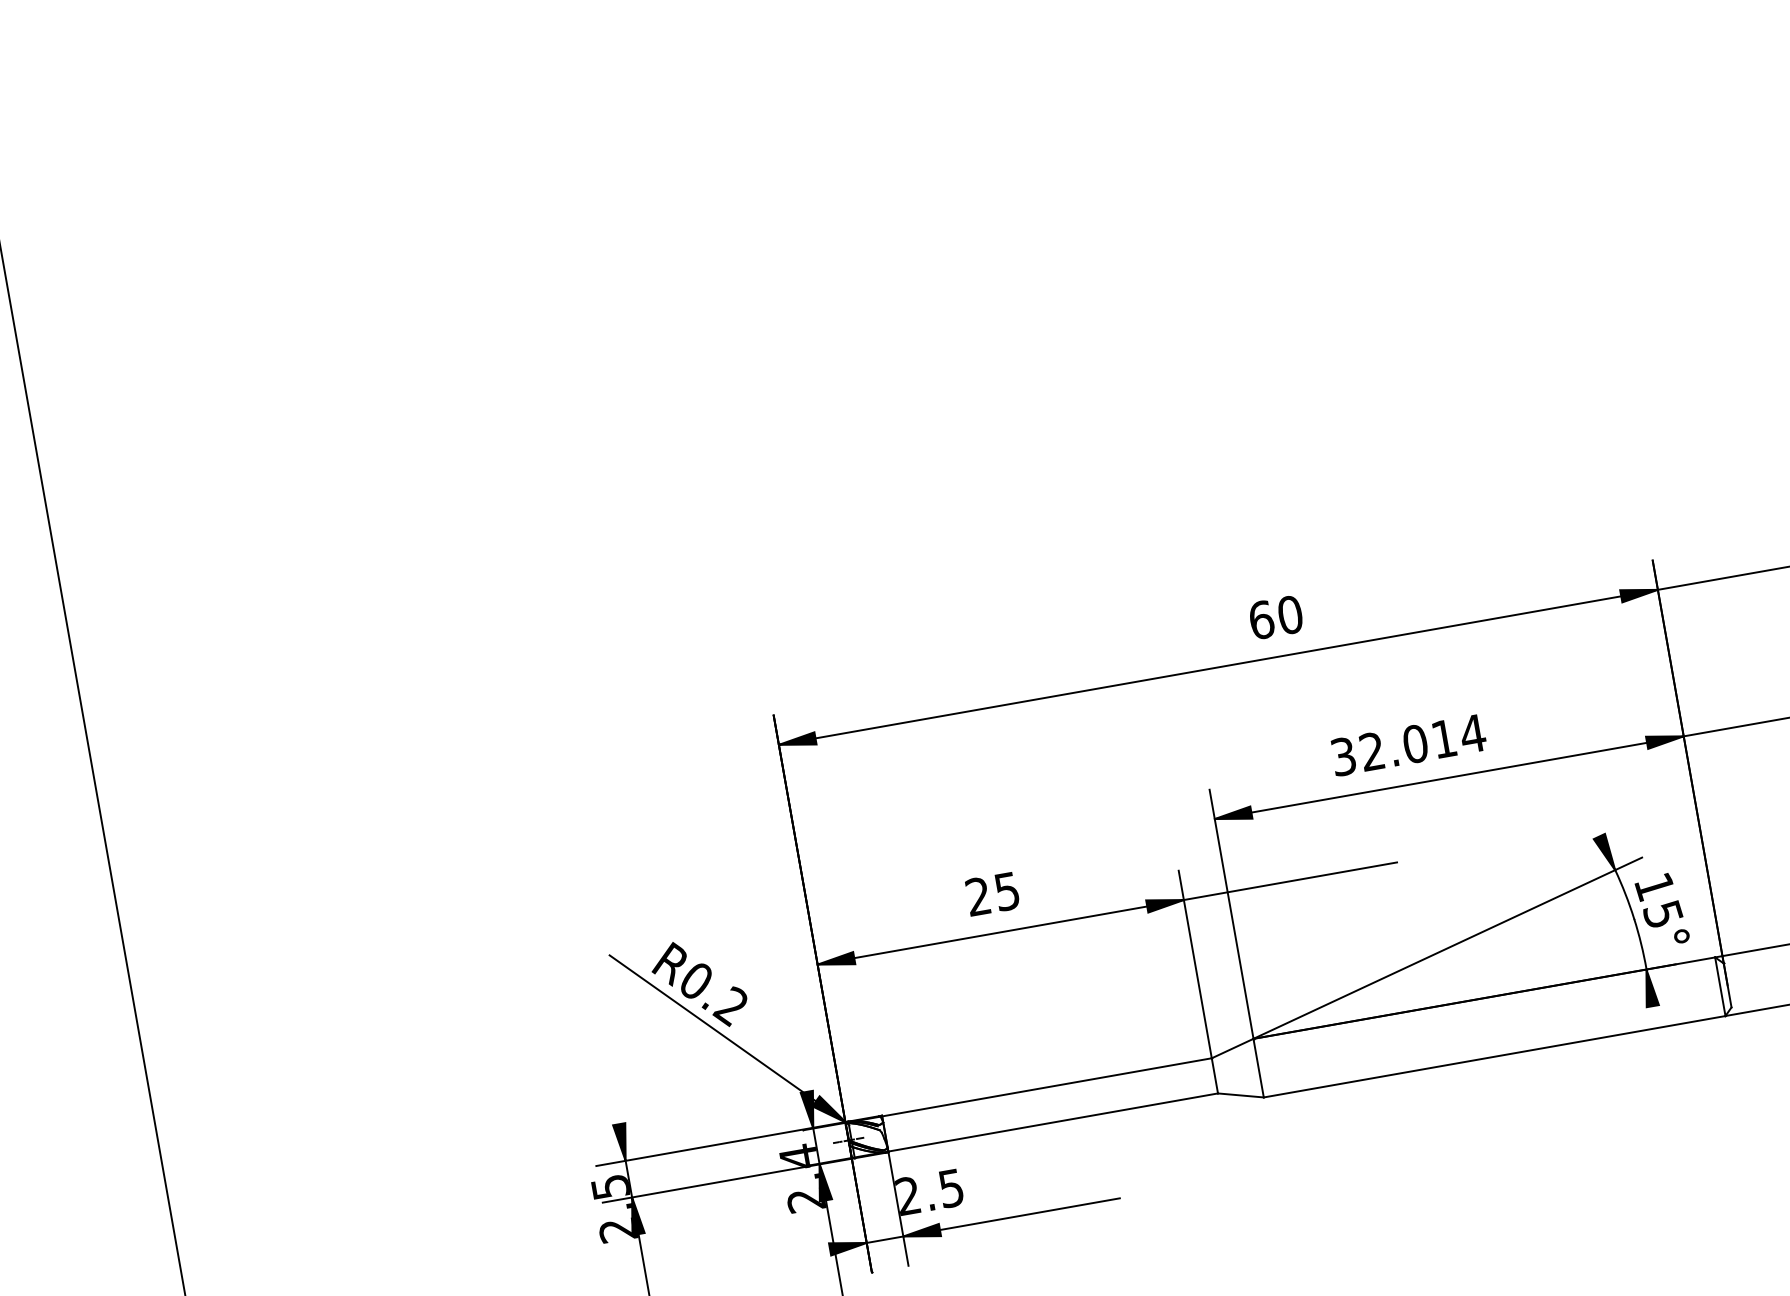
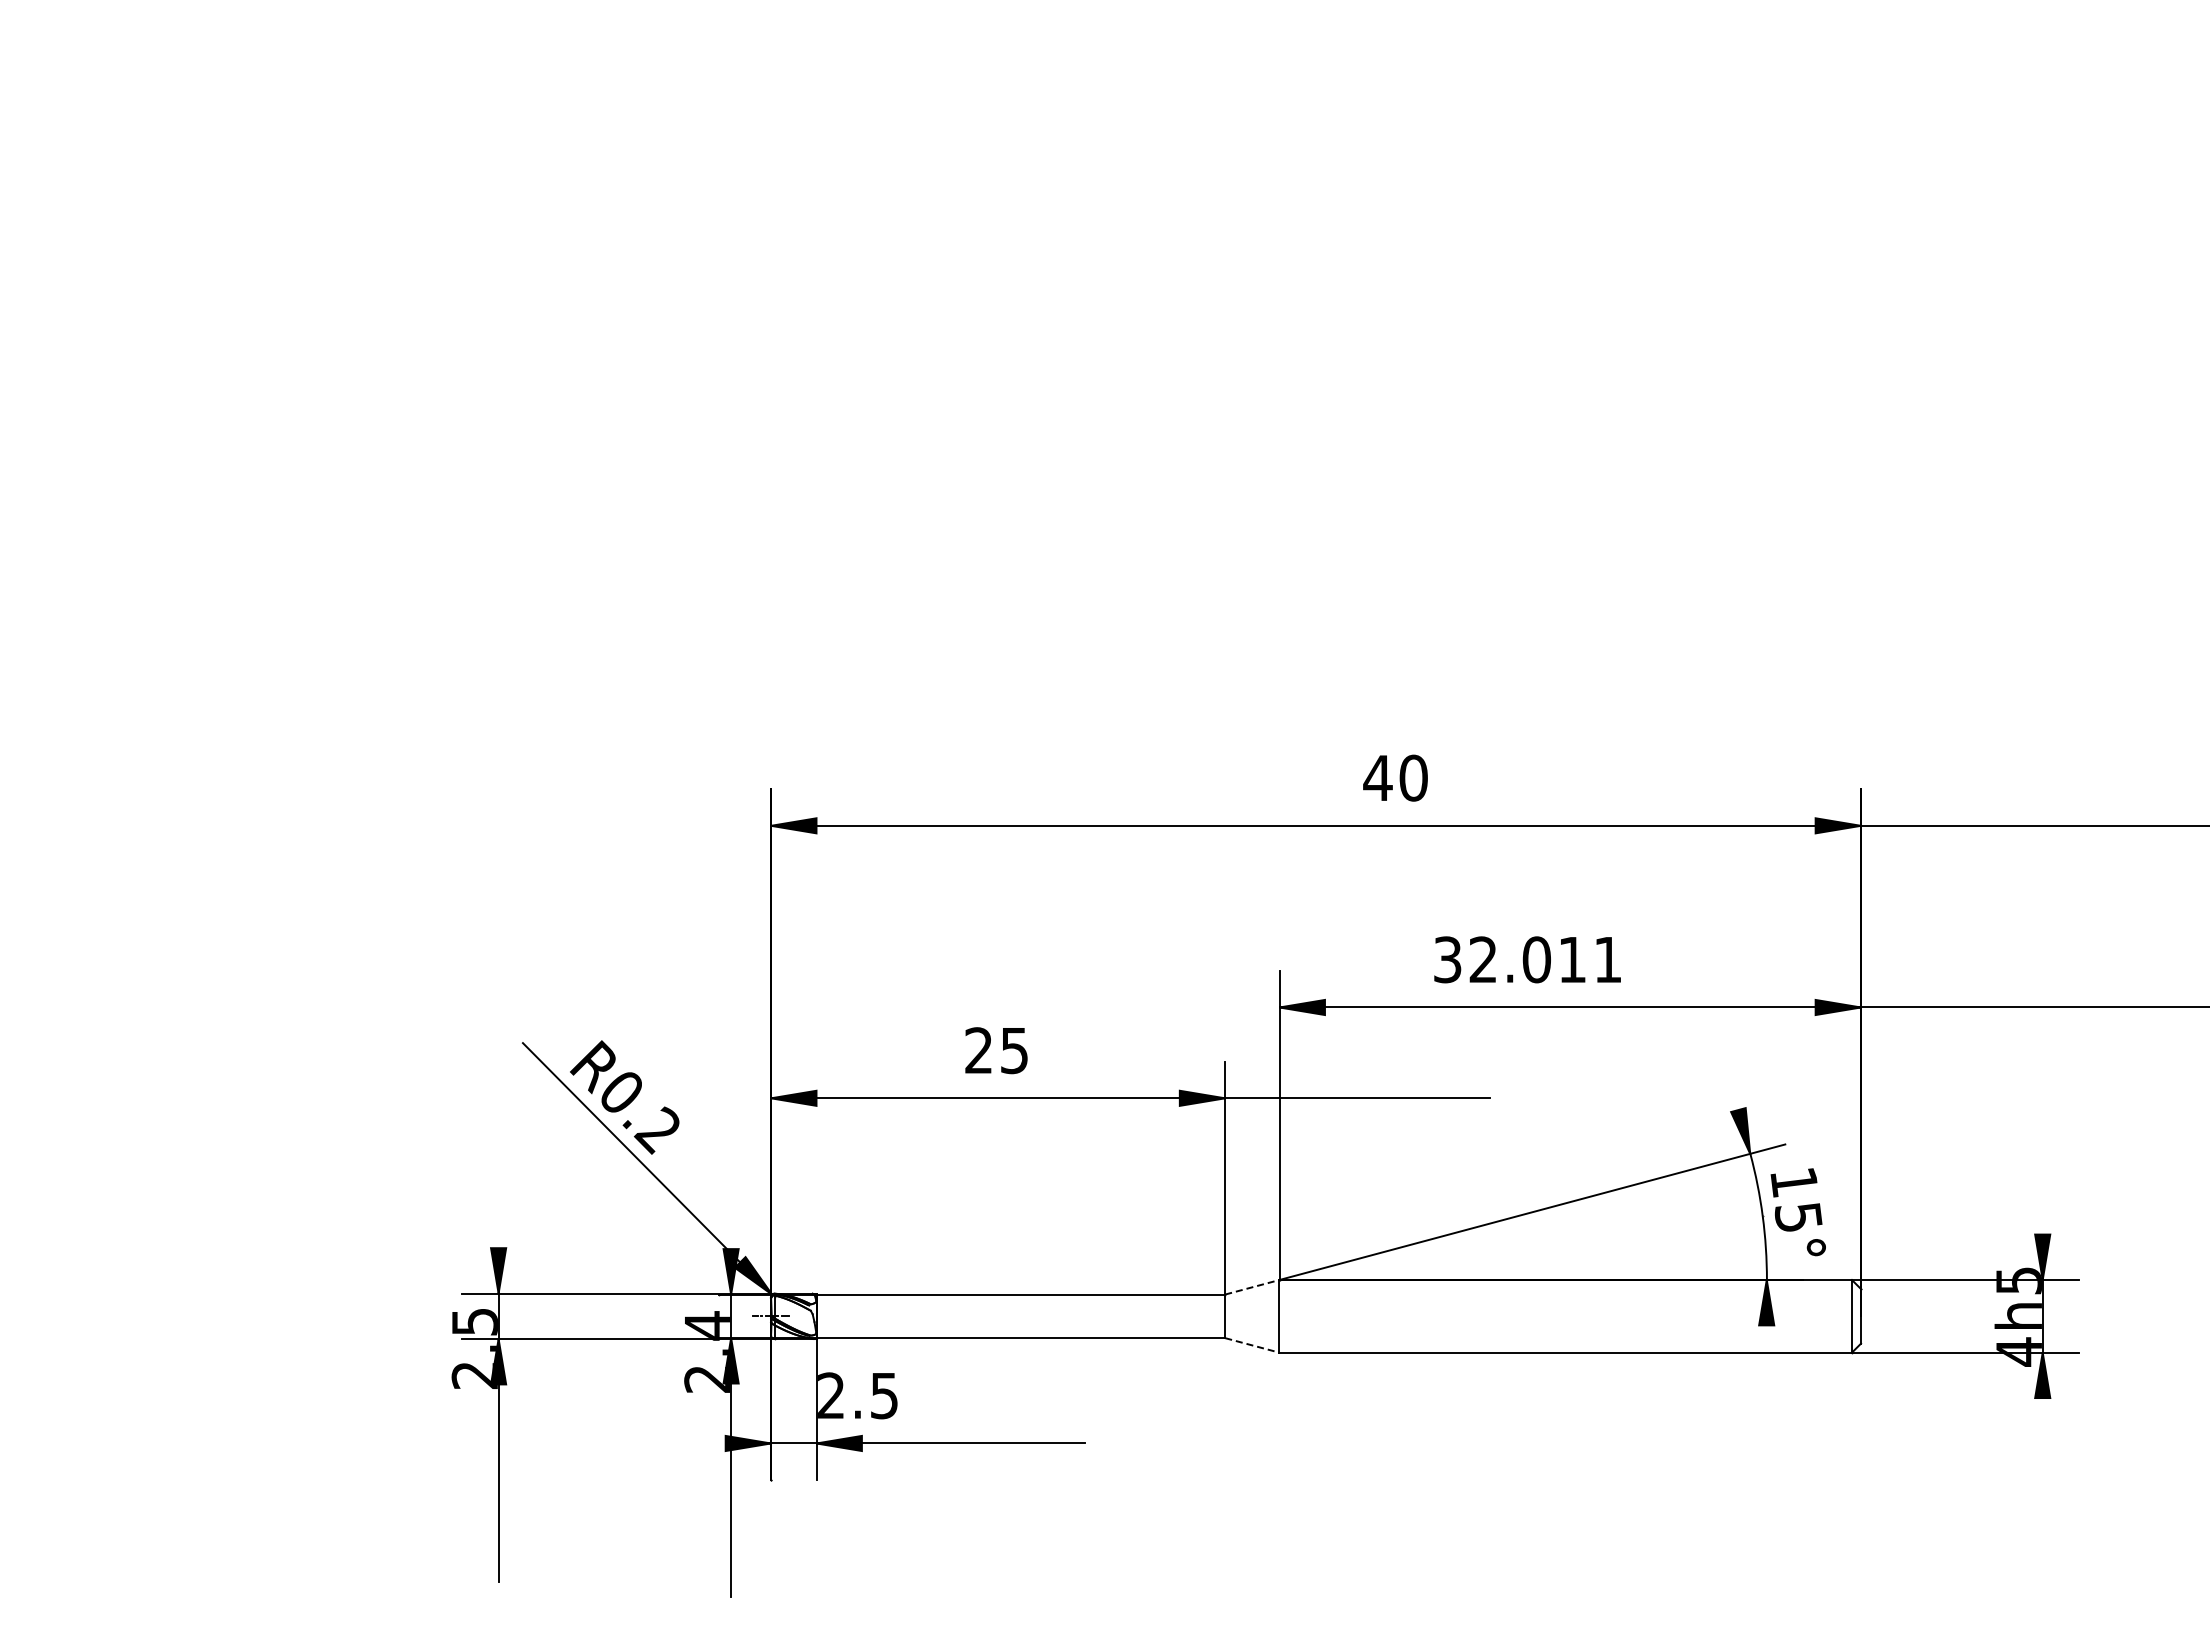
text: (1261, 619) -> (1377, 777), 60 -> 40
text: (1472, 733) -> (1607, 959), 32.014 -> 32.011
line: (1232, 1048) -> (1252, 1287), solid -> dashed
line: (1241, 1095) -> (1252, 1345), solid -> dashed

